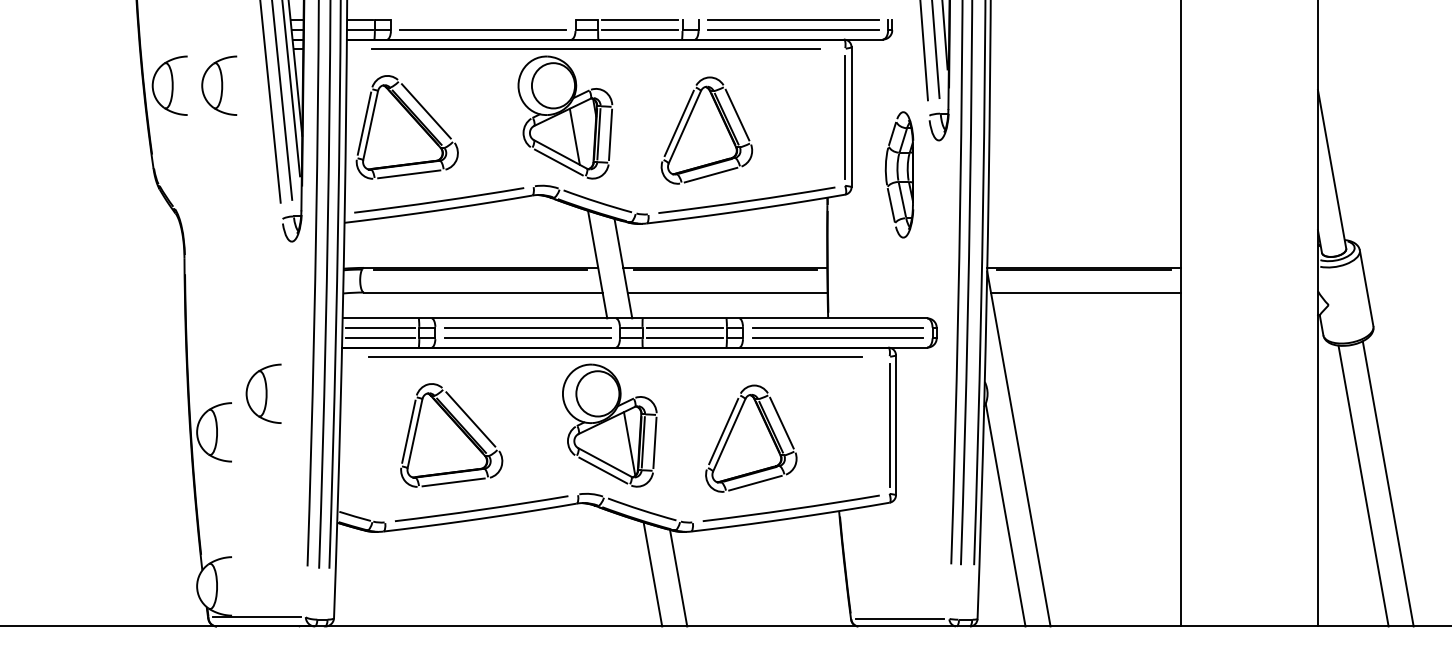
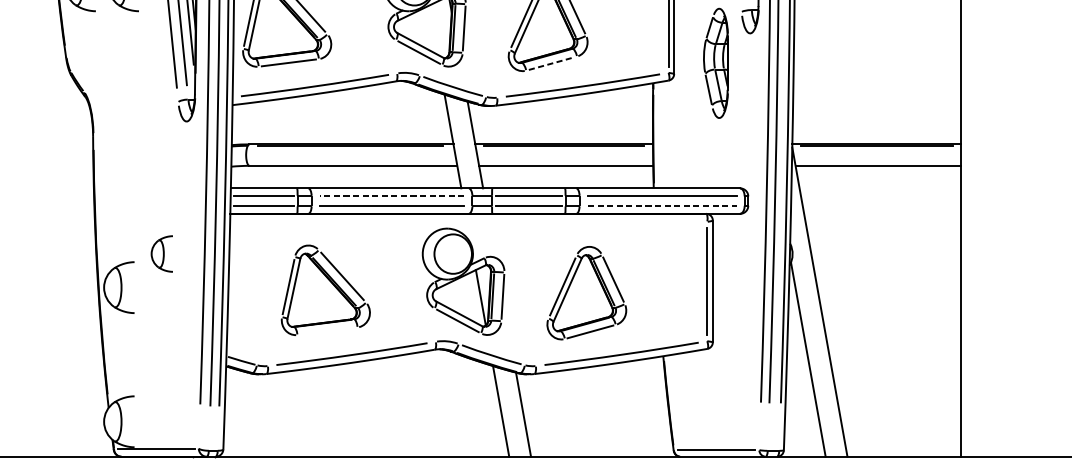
line: (574, 136) -> (432, 29), removed
line: (711, 175) -> (552, 63), solid -> dashed
line: (527, 327) -> (391, 196), solid -> dashed
line: (838, 338) -> (662, 205), solid -> dashed
line: (615, 356) -> (468, 221), removed
part: (263, 393) -> (161, 253), size x0.7
line: (453, 482) -> (327, 331), removed

